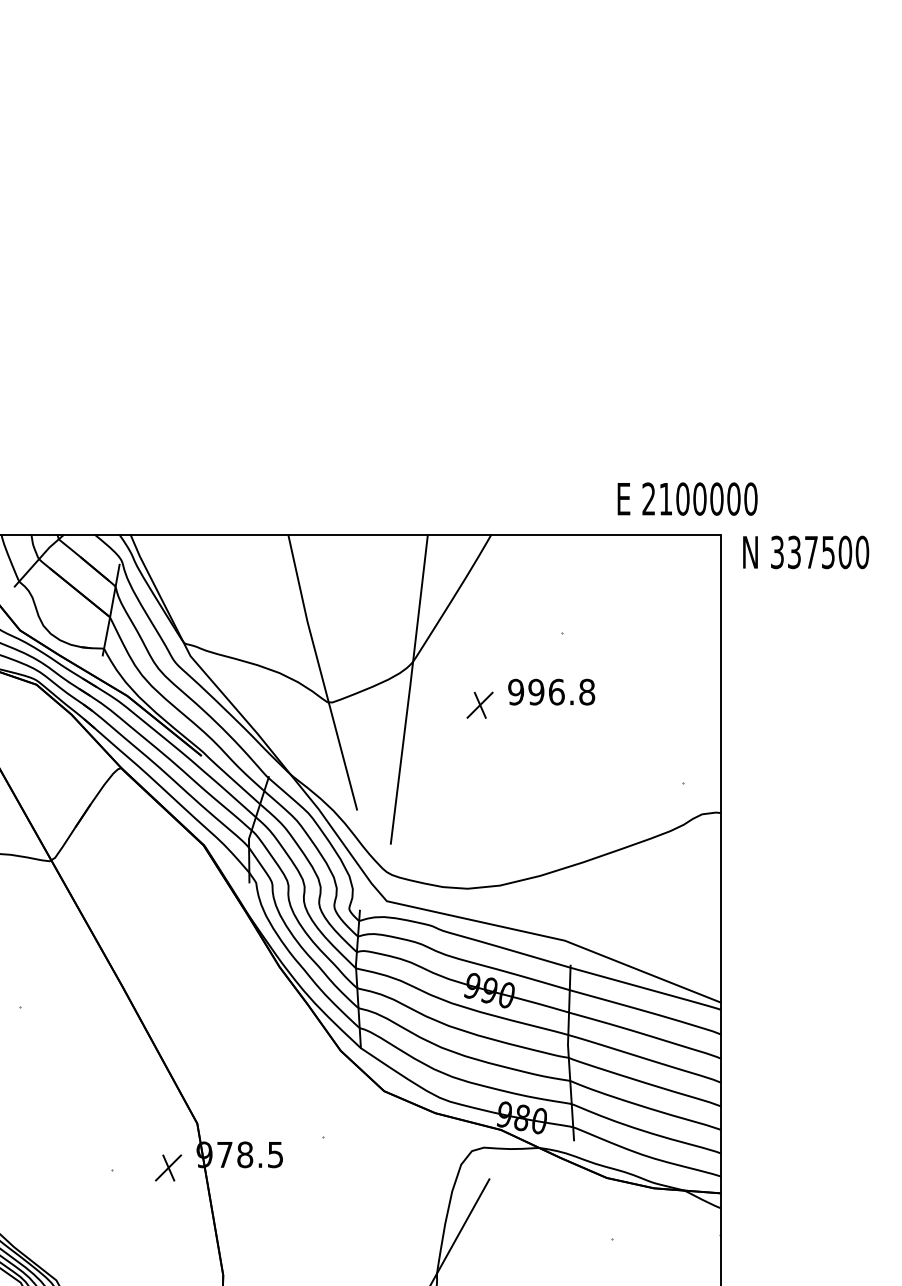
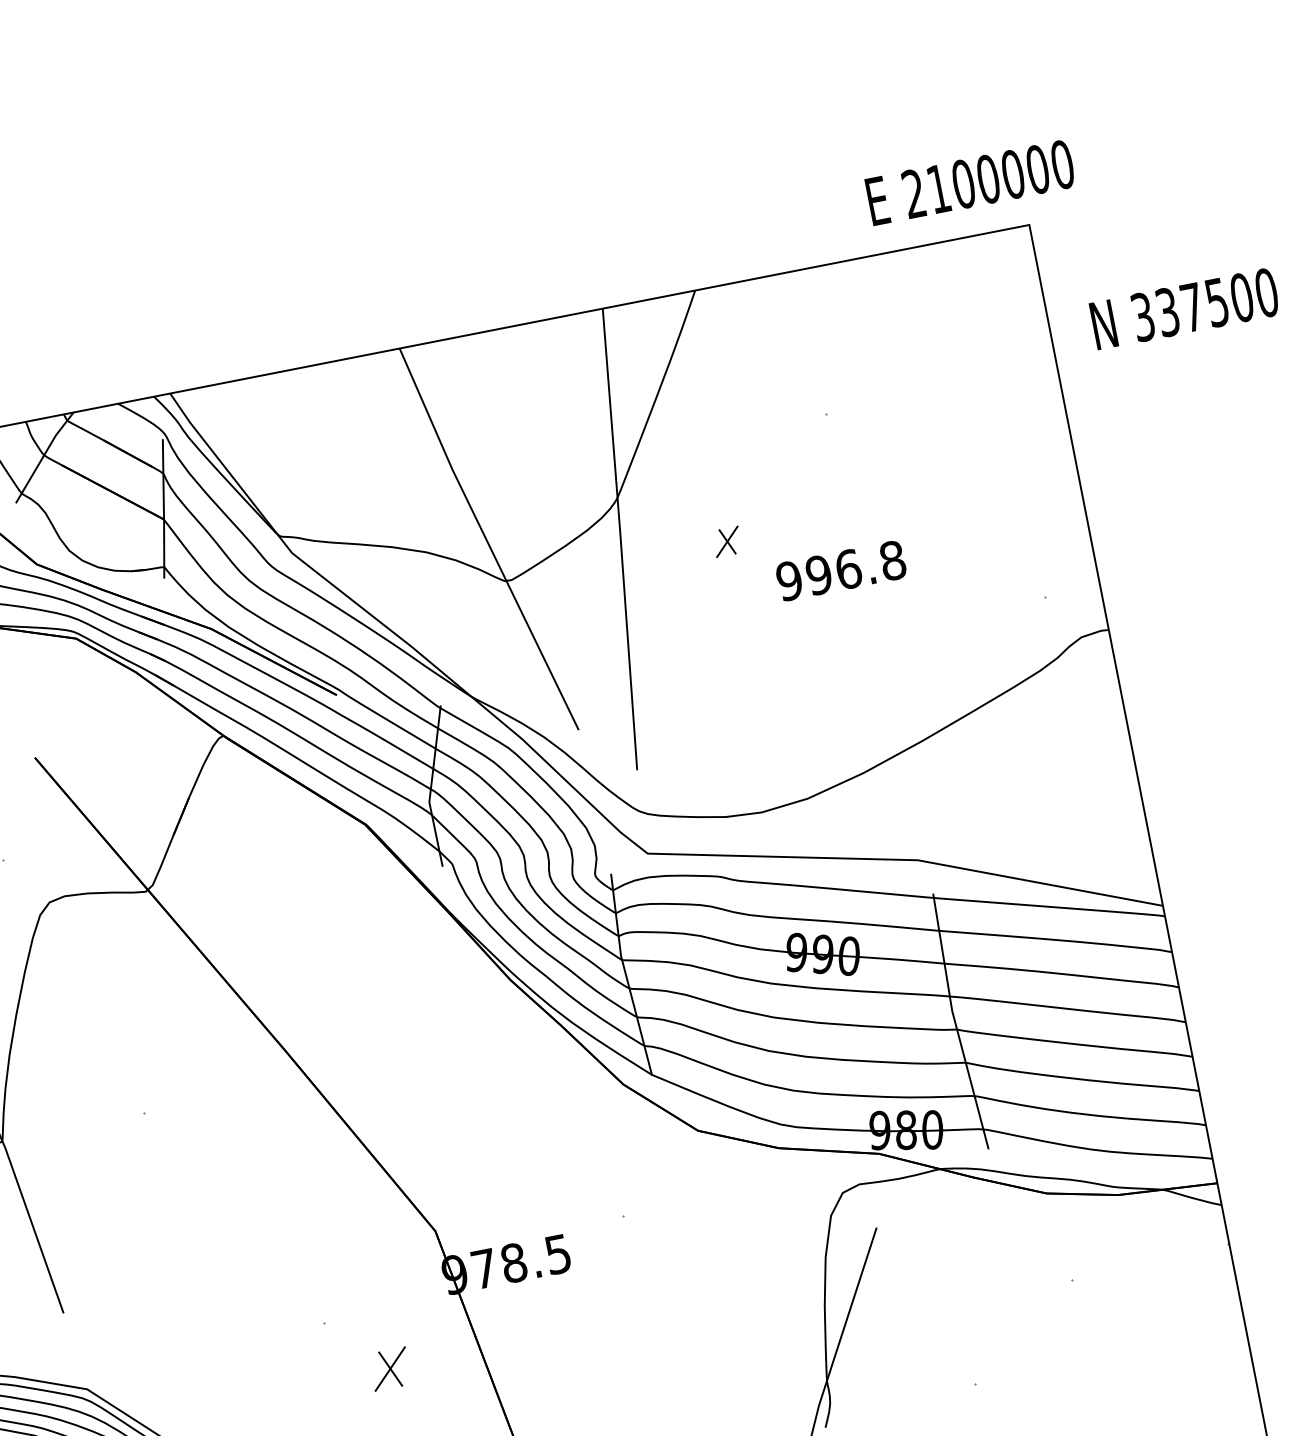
text: (806, 552) -> (1185, 308), moved
text: (551, 691) -> (840, 569), moved
part: (479, 704) -> (726, 541), size x0.7
part: (168, 1167) -> (390, 1368), moved

